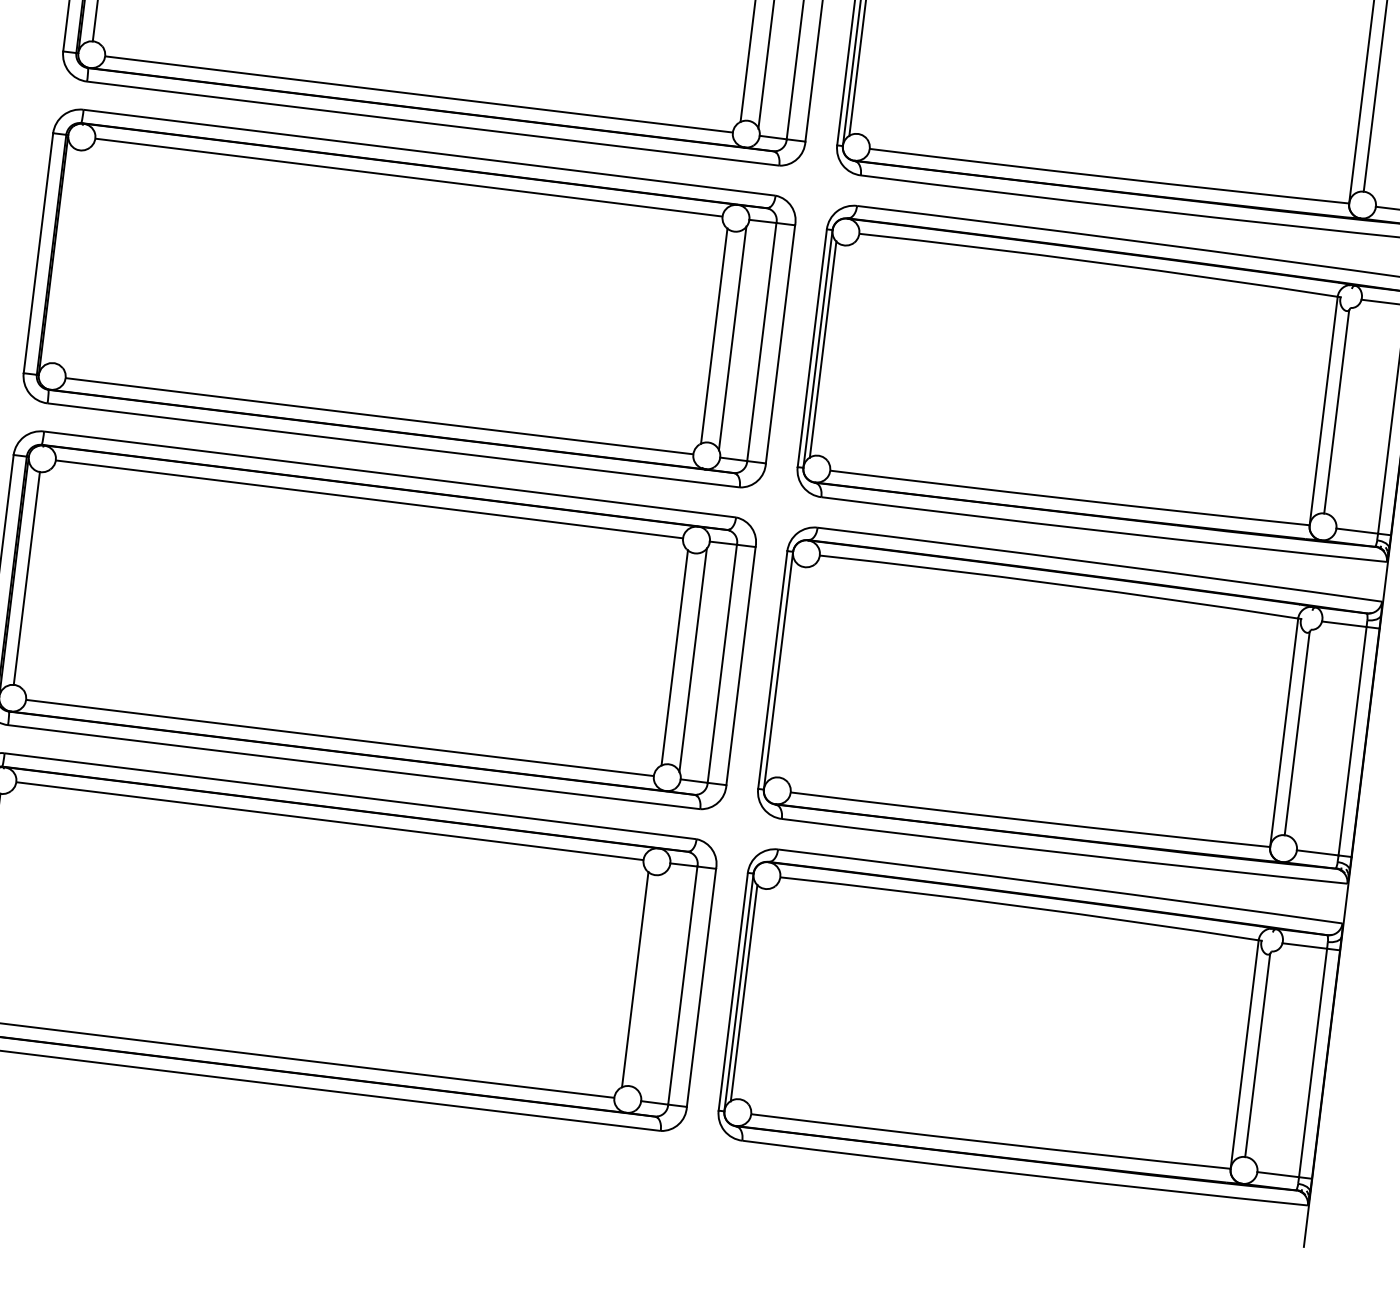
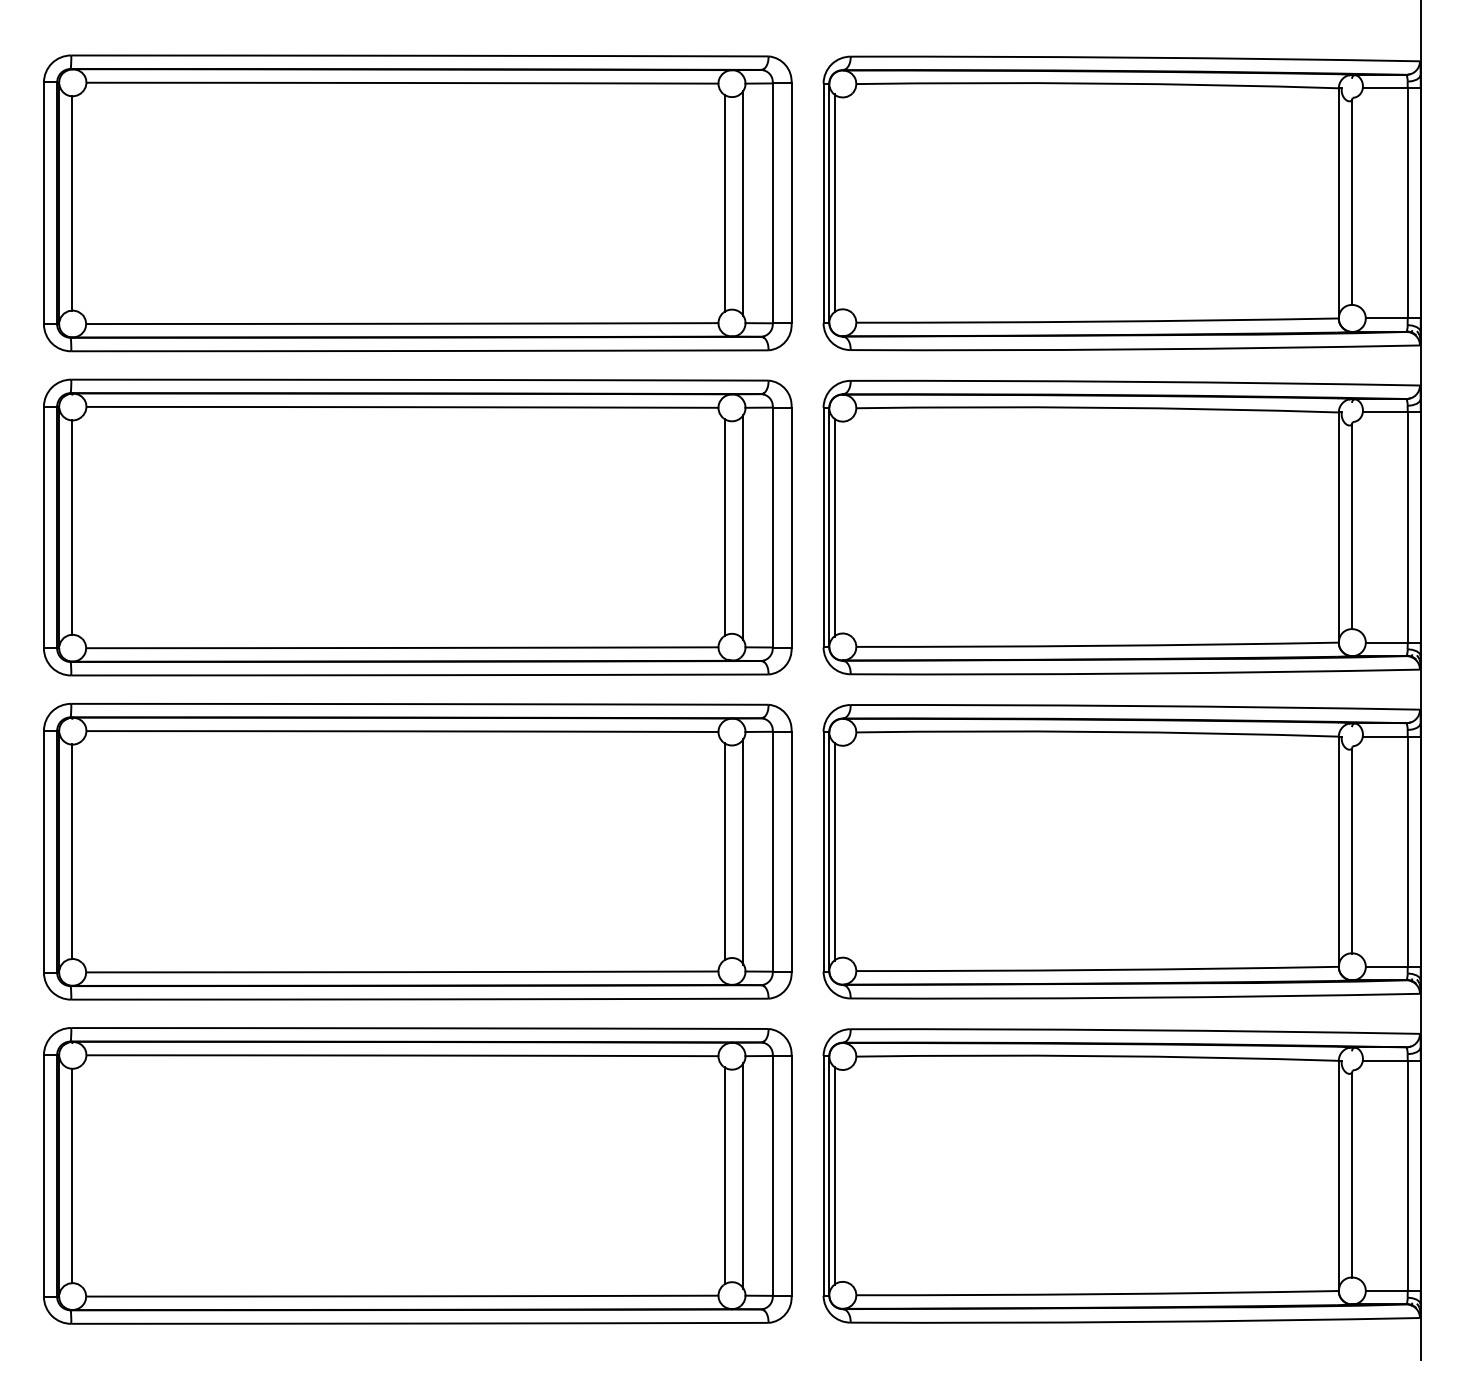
line: (66, 256) -> (72, 527), added
line: (783, 671) -> (834, 851), added
line: (653, 981) -> (743, 1175), added

